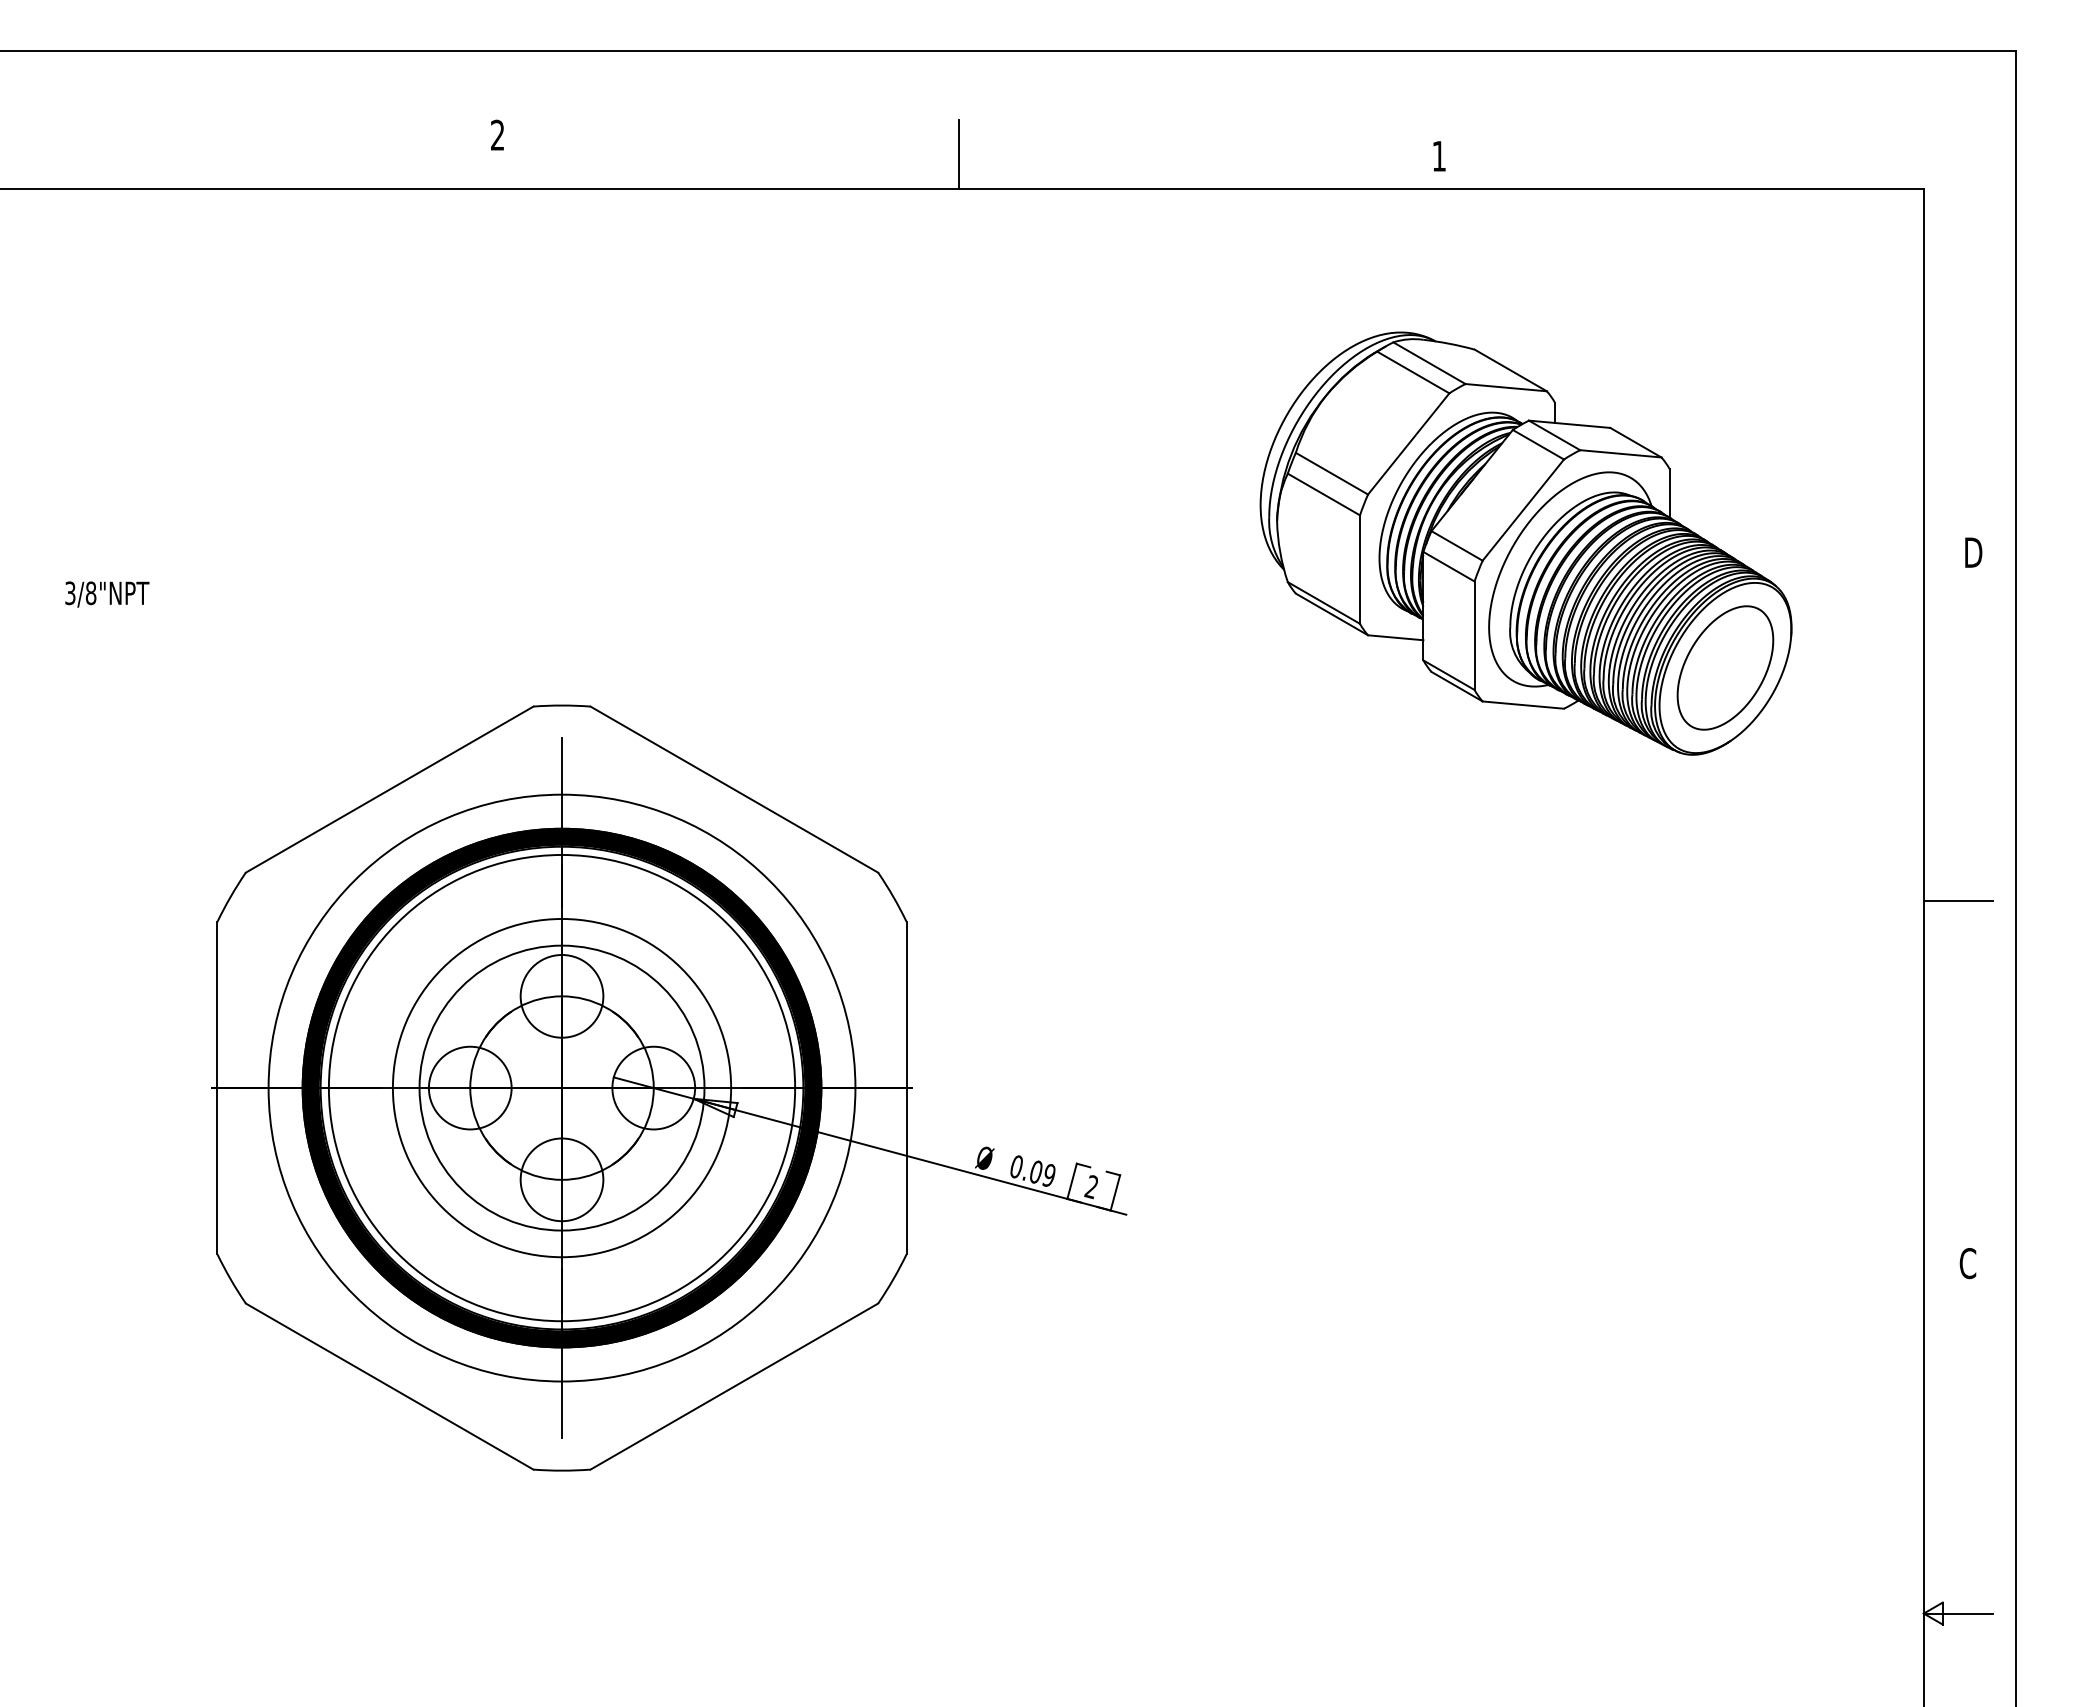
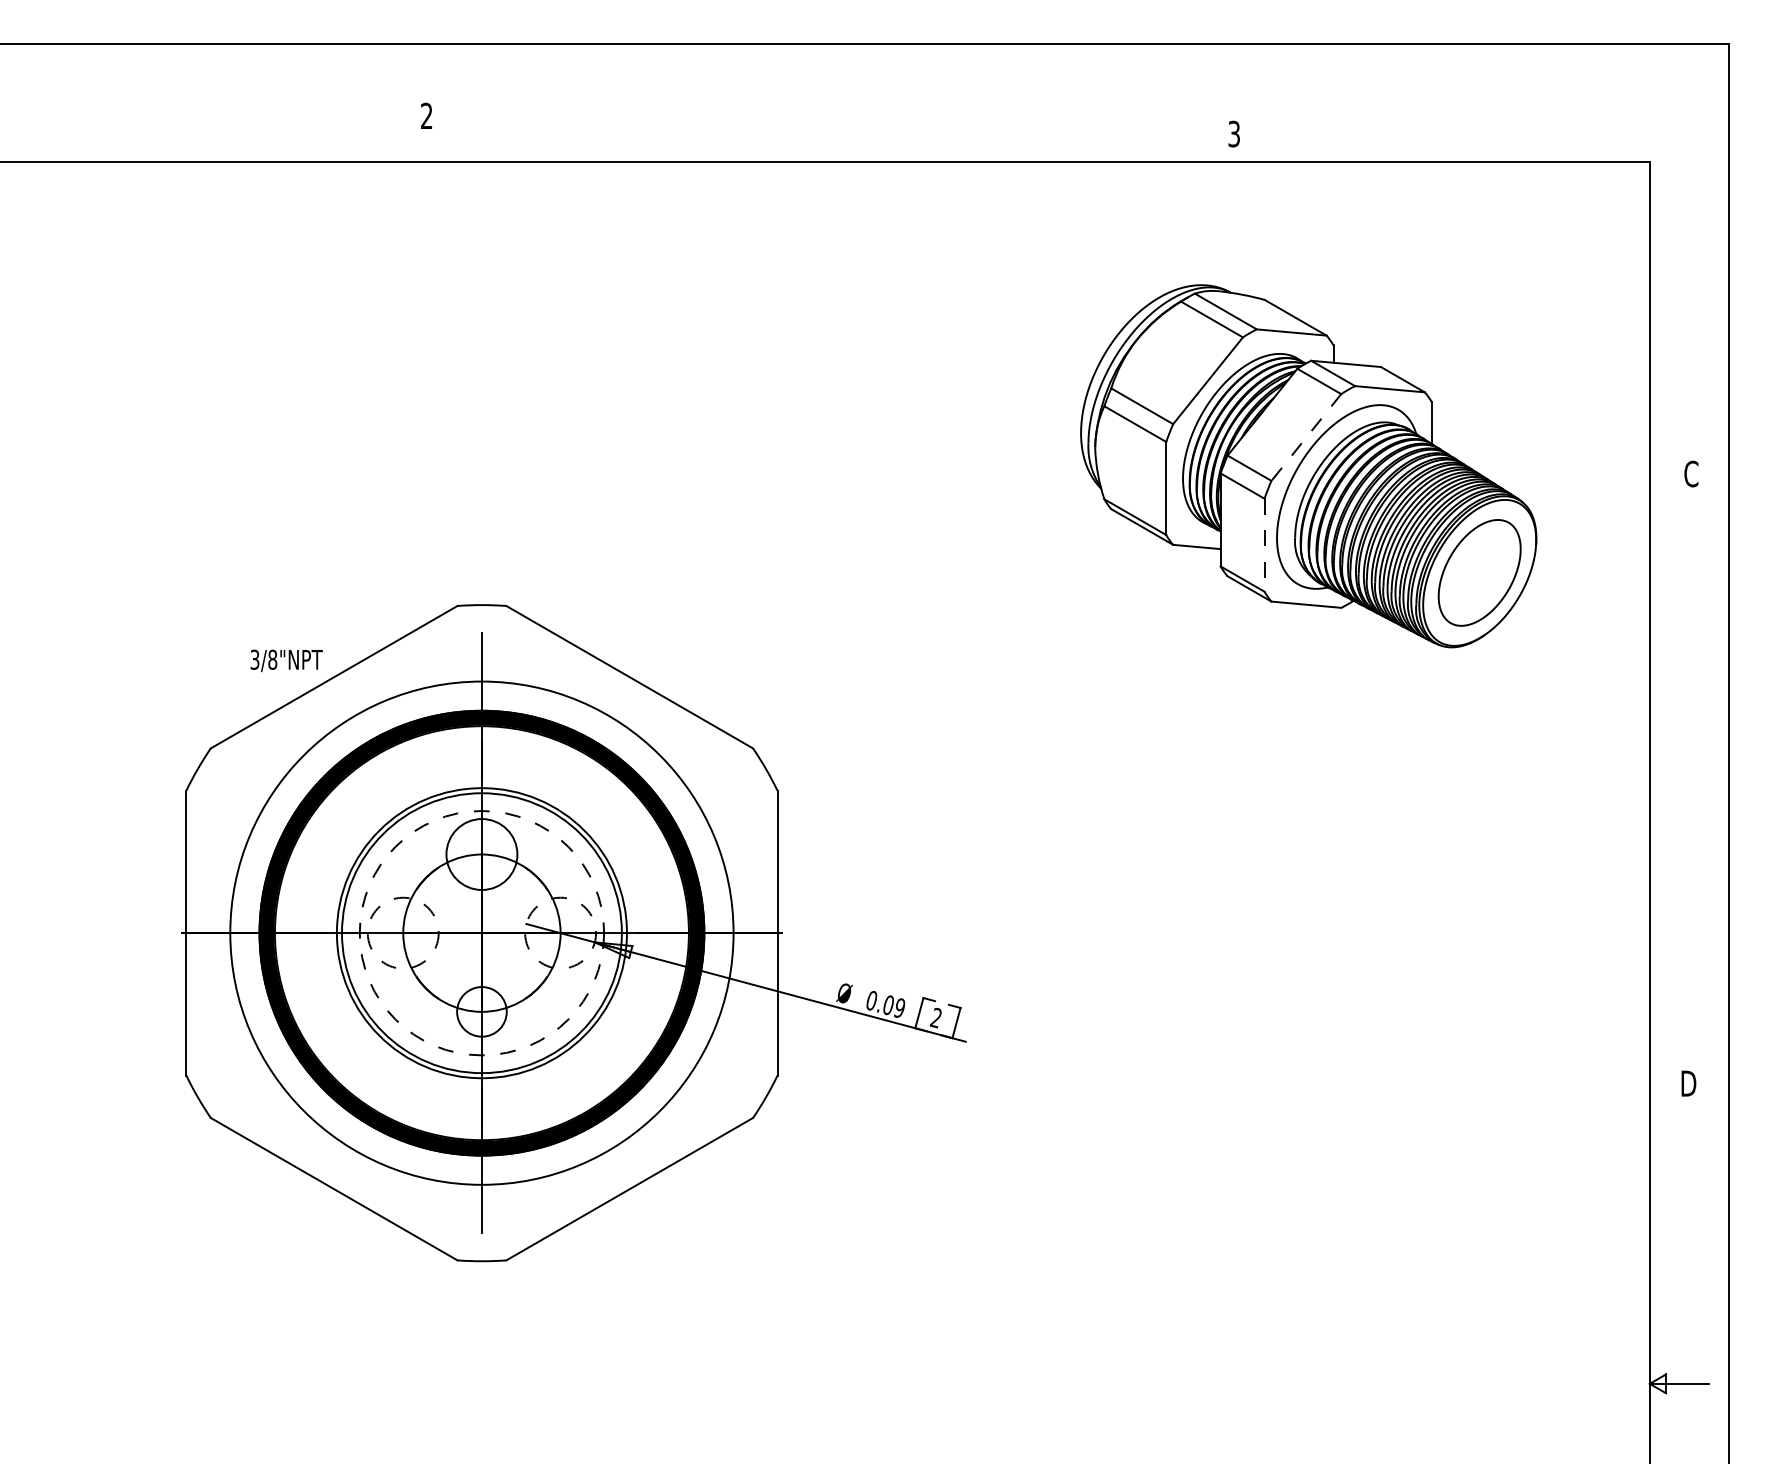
line: (958, 154) -> (821, 132), removed
text: (1438, 155) -> (1233, 133), 1 -> 3
line: (1523, 510) -> (1306, 437), solid -> dashed
text: (1973, 552) -> (1692, 473), D -> C
text: (107, 594) -> (286, 660), moved
line: (1474, 636) -> (1264, 545), solid -> dashed
line: (1957, 901) -> (1678, 773), removed
circle: (469, 1087) -> (402, 932), solid -> dashed
circle: (561, 1087) -> (481, 932), size x0.7
circle: (561, 1087) -> (481, 932), solid -> dashed
circle: (653, 1087) -> (560, 932), solid -> dashed
circle: (561, 1179) -> (481, 1011), size x0.7
text: (1968, 1263) -> (1688, 1083), C -> D

